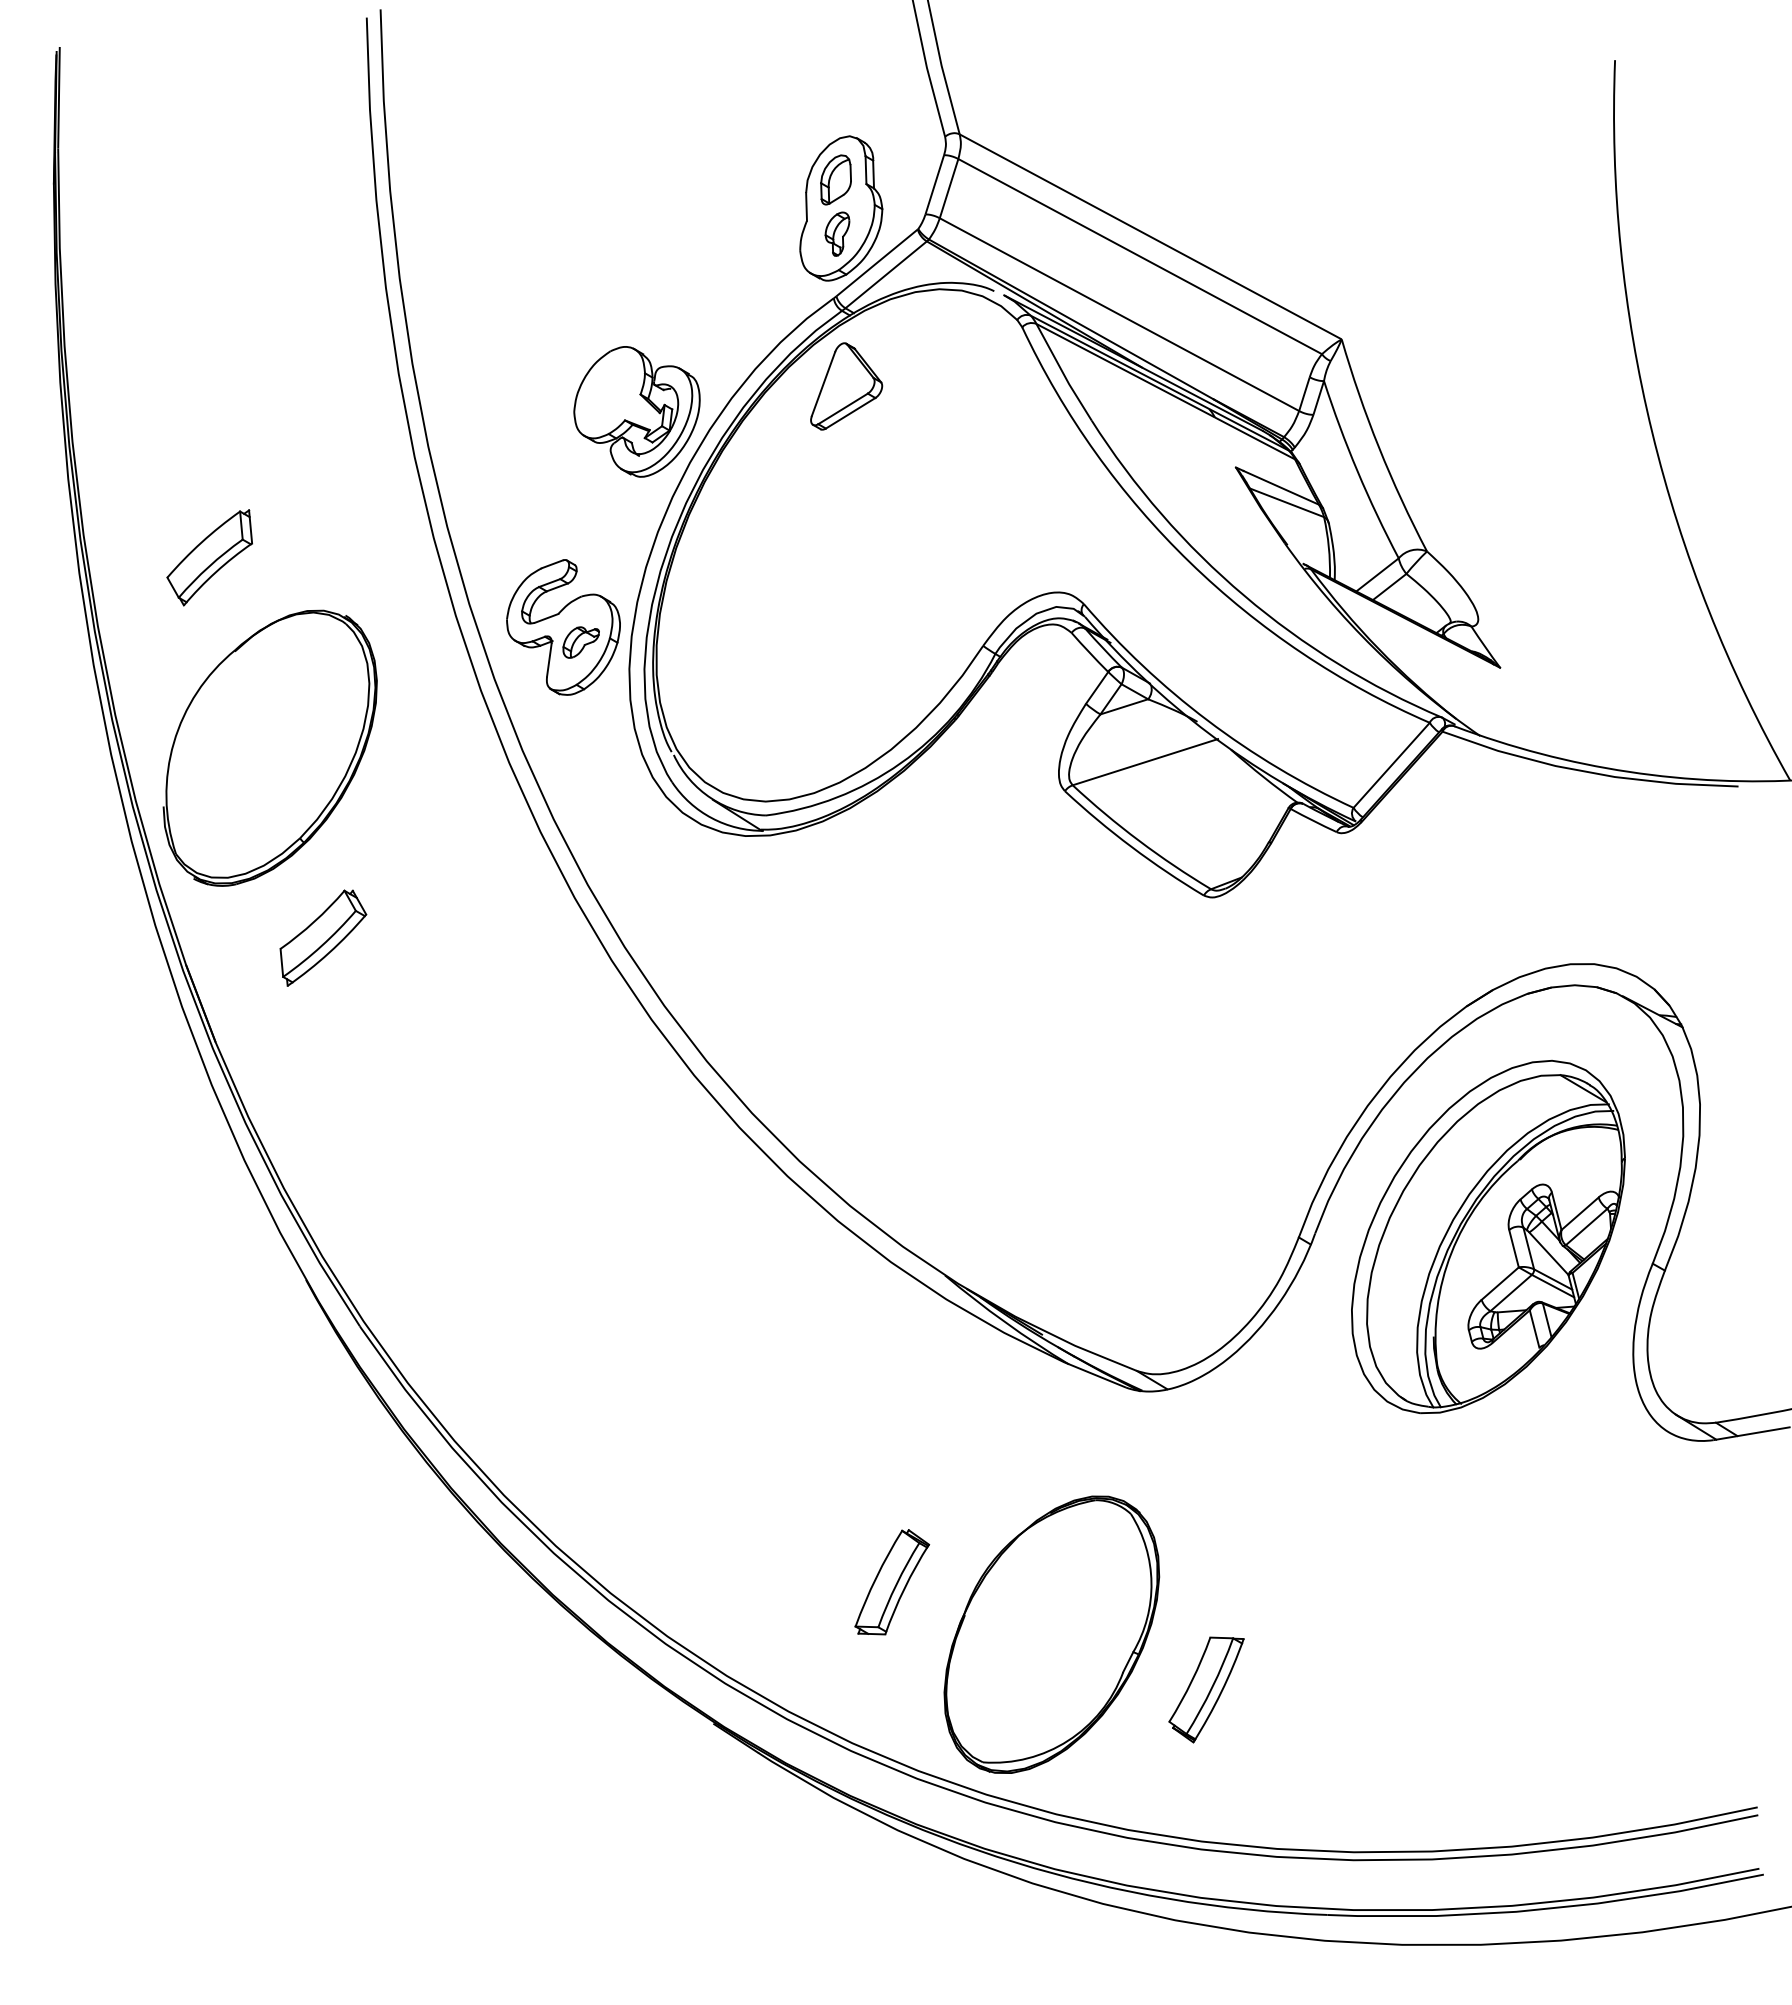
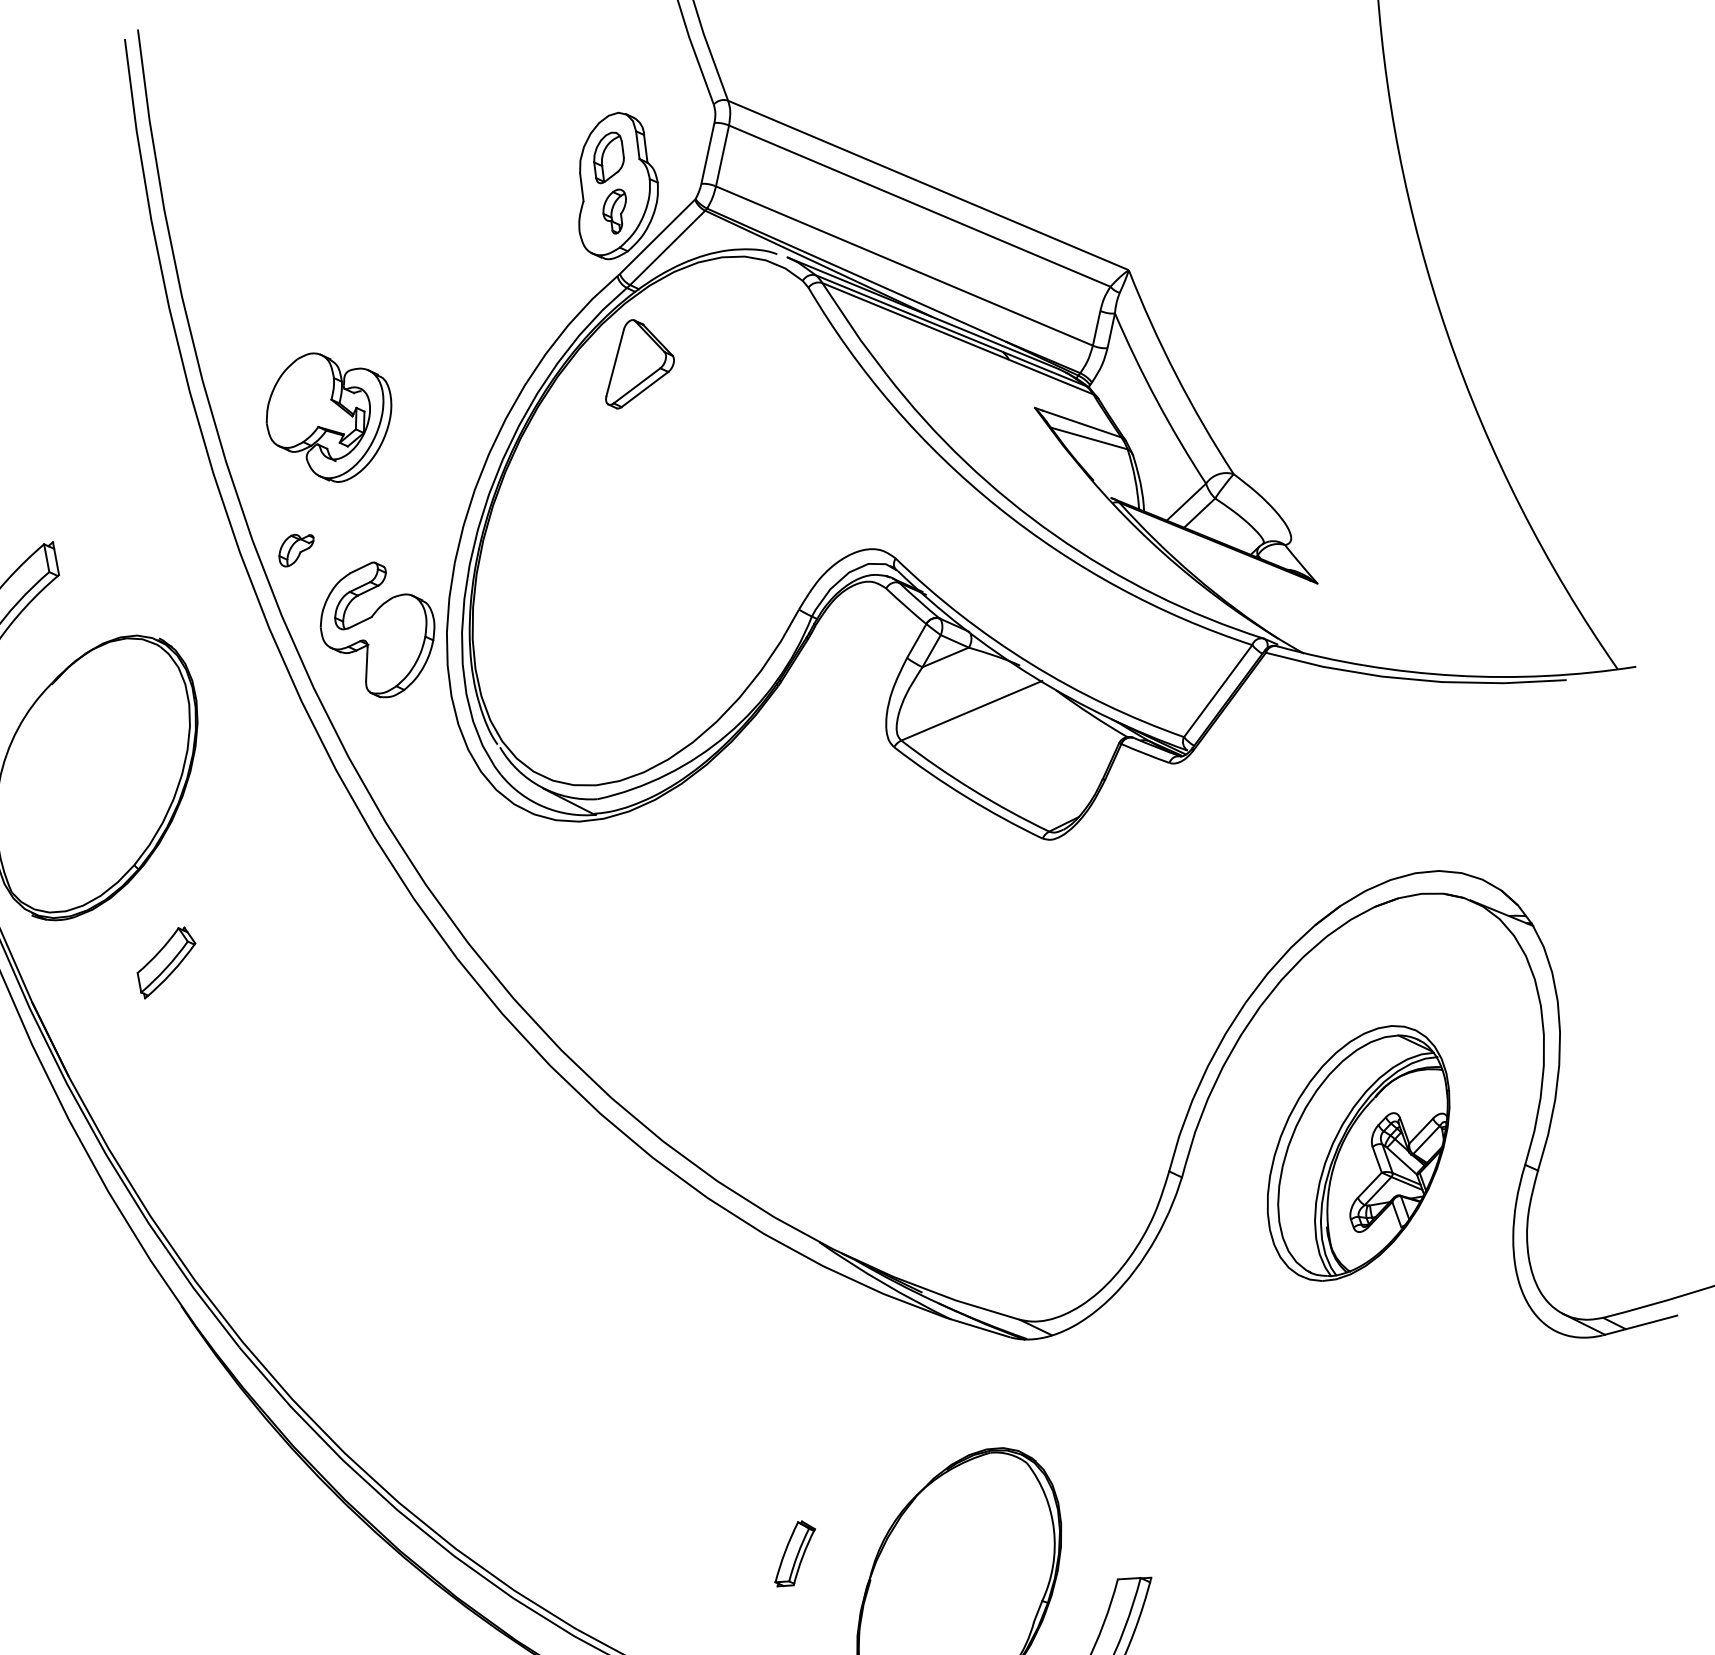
part: (636, 411) -> (328, 417), moved
part: (580, 642) -> (295, 550), moved
part: (323, 937) -> (166, 962), size x0.7
part: (1488, 1236) -> (1358, 1152), size x0.7
part: (892, 1582) -> (795, 1553), size x0.6

